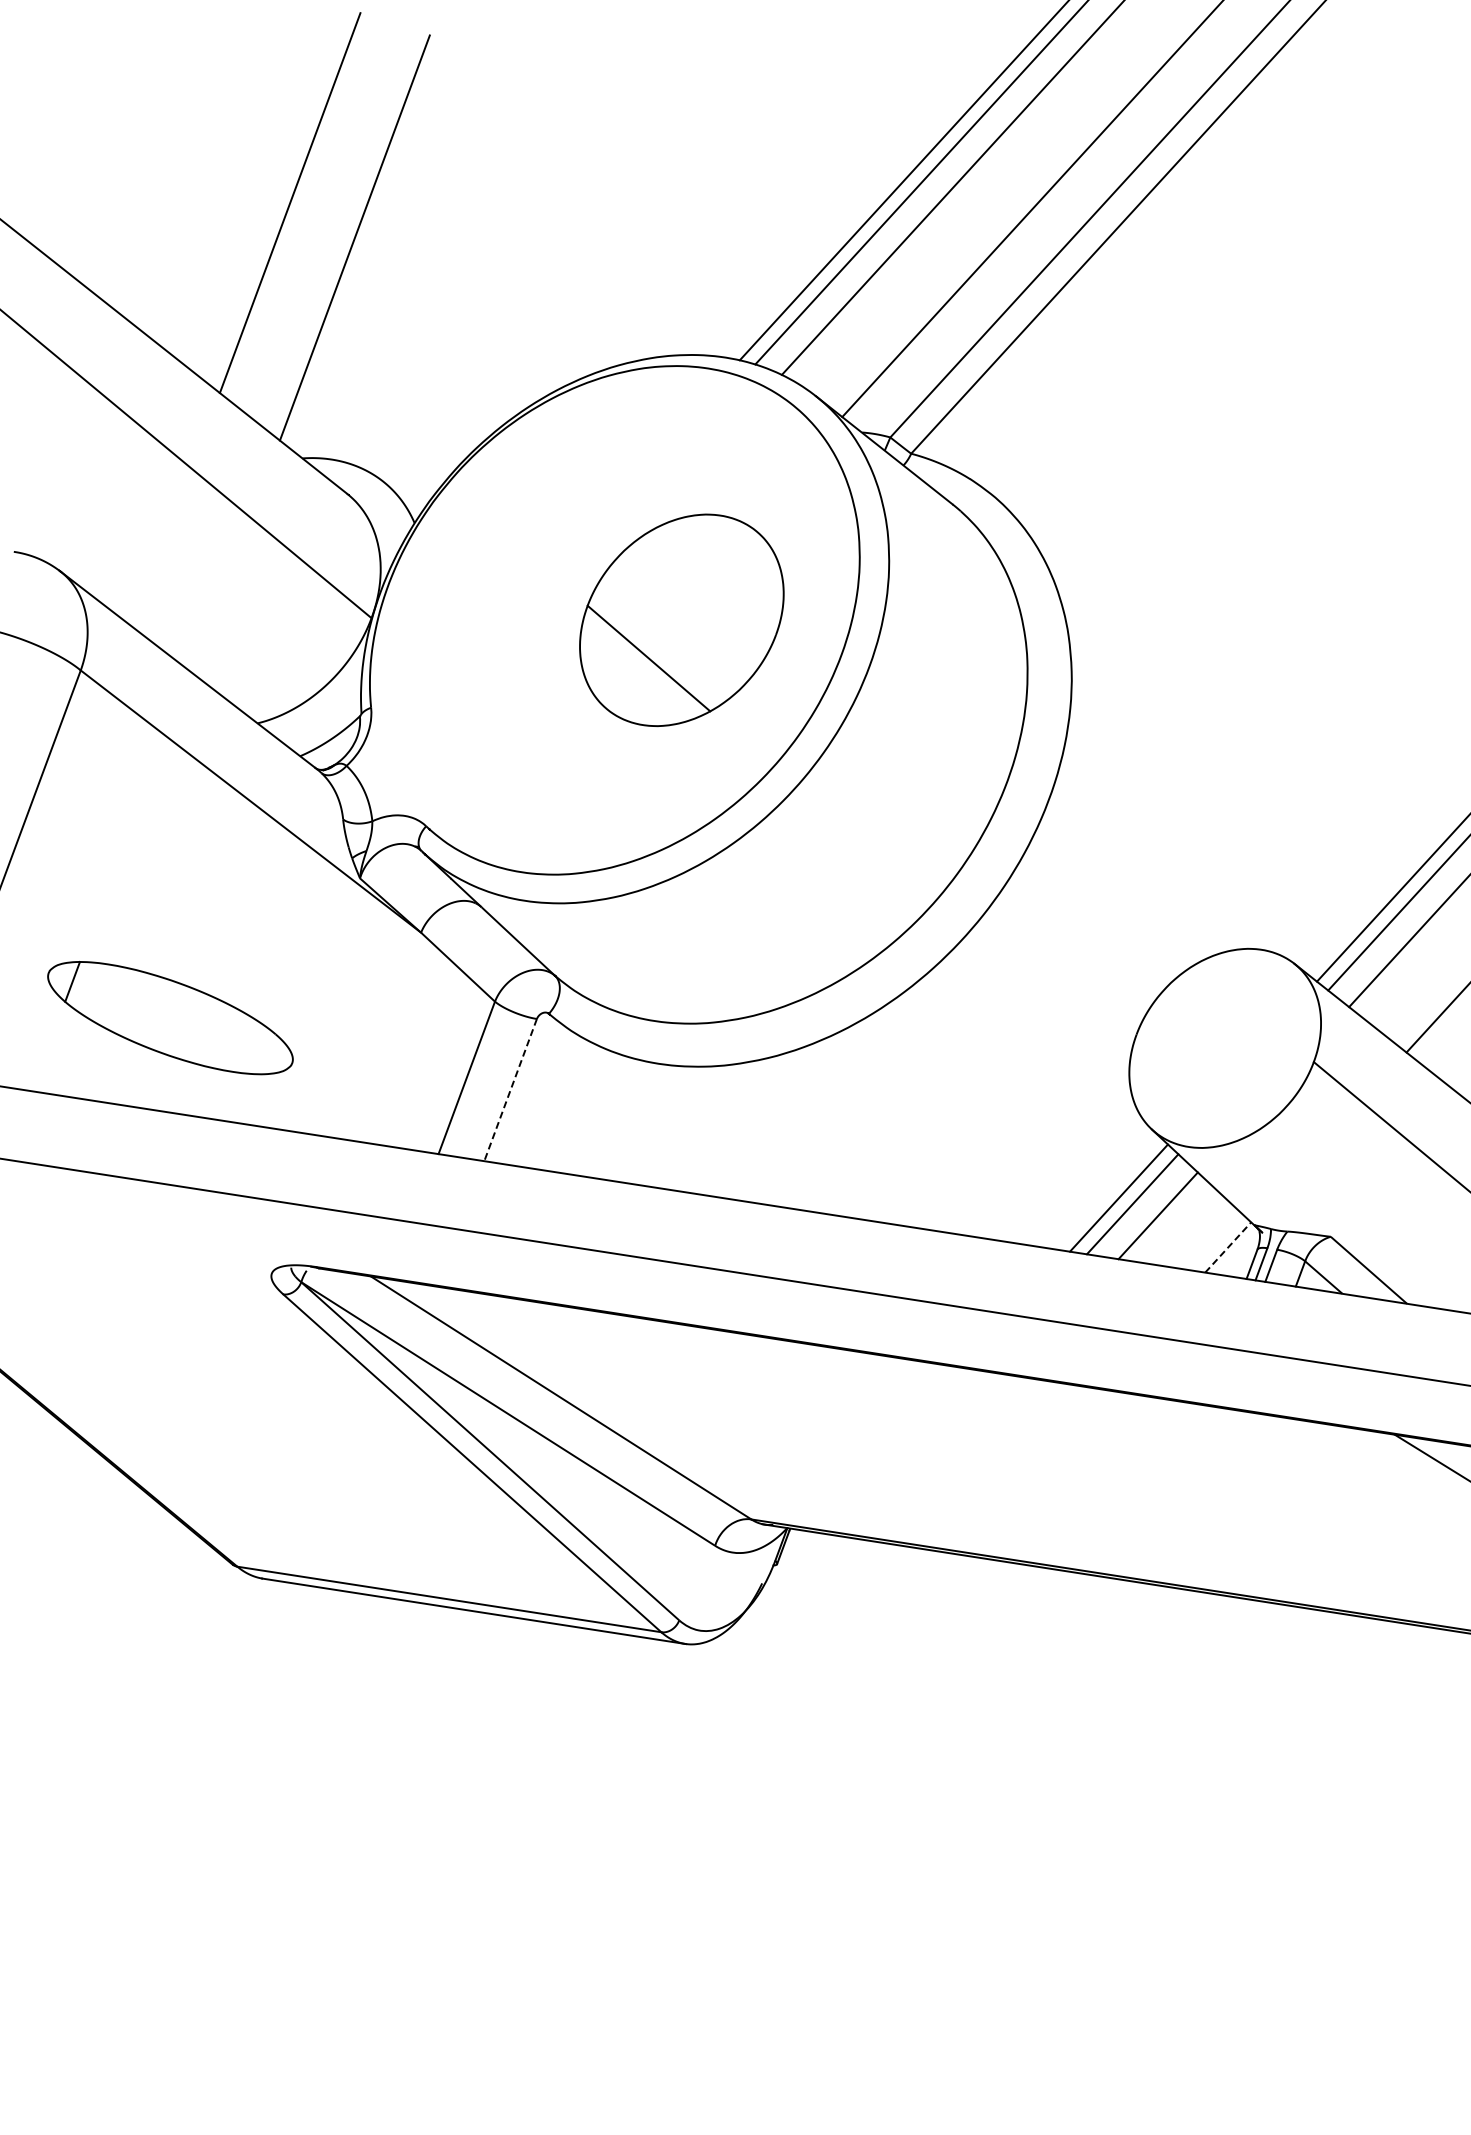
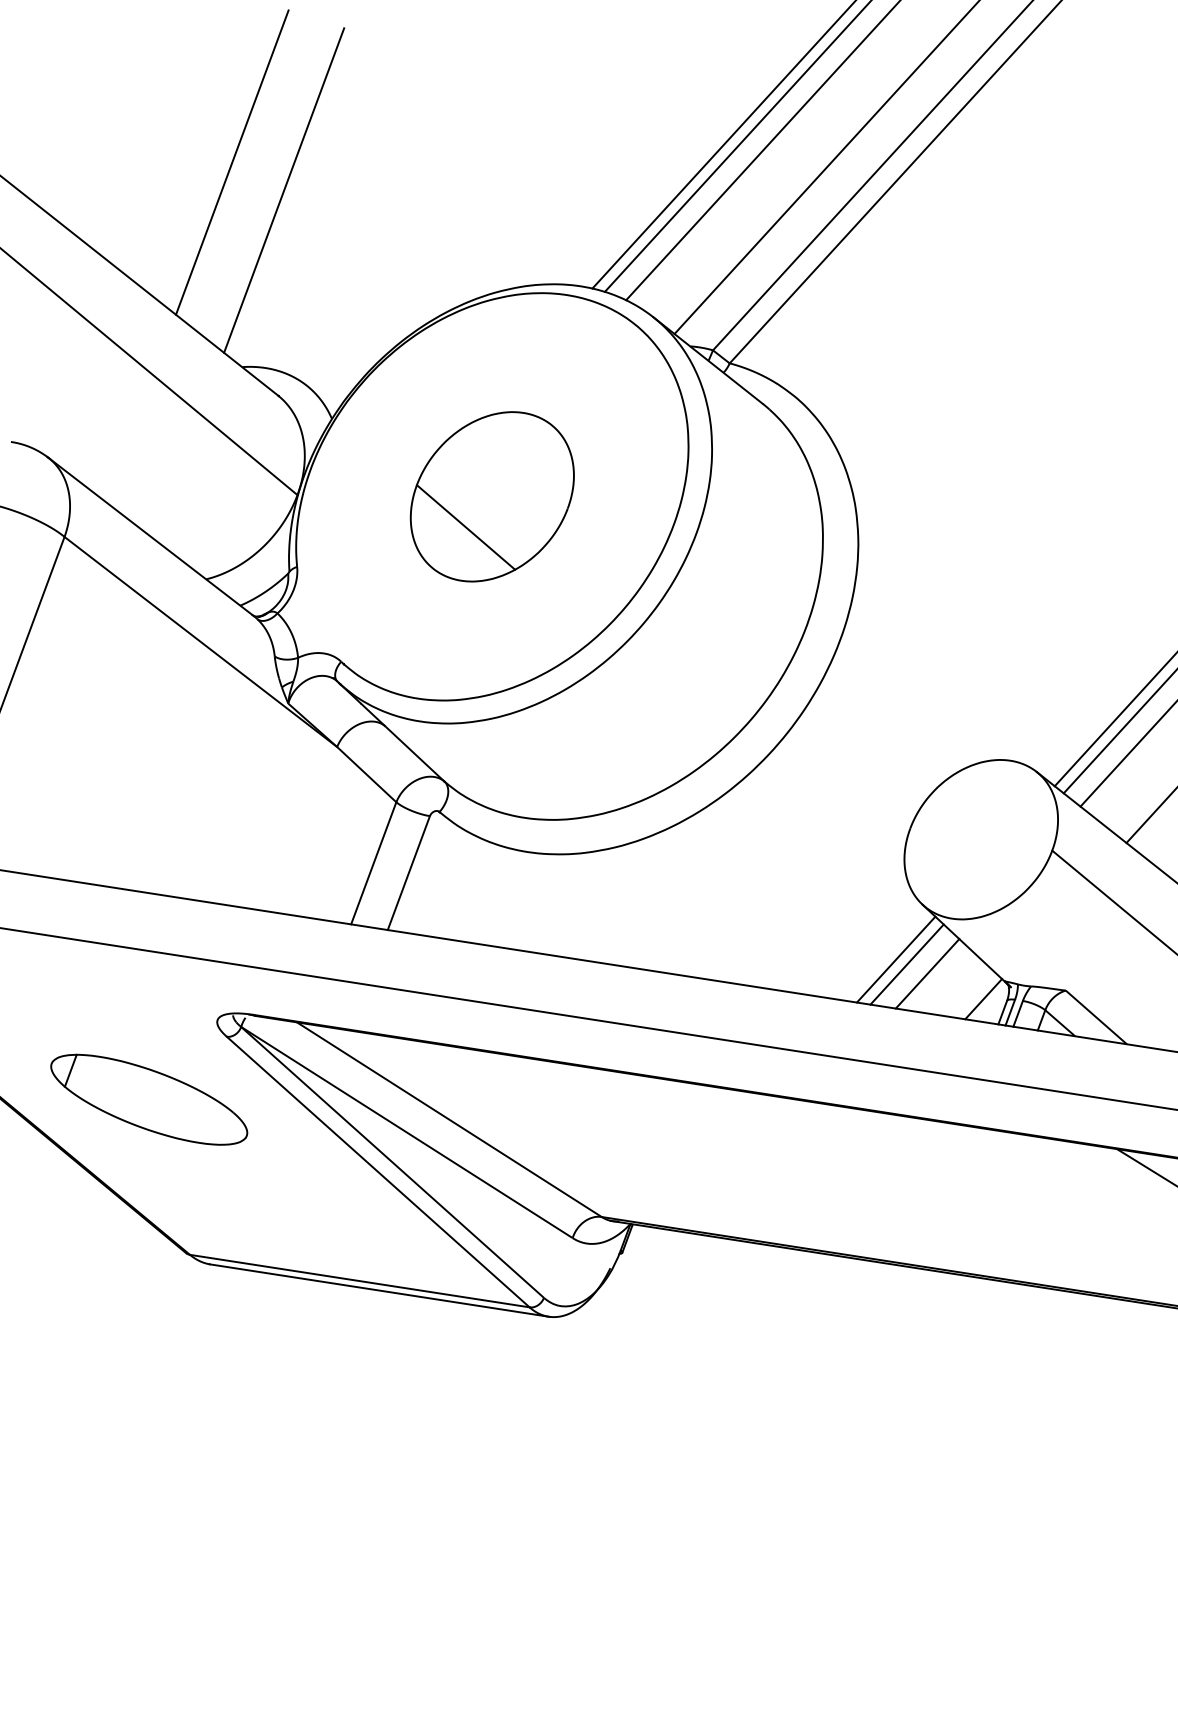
part: (681, 619) -> (492, 496), moved
part: (170, 1018) -> (149, 1100), moved
line: (510, 1090) -> (408, 873), dashed -> solid
line: (1228, 1247) -> (983, 999), dashed -> solid

